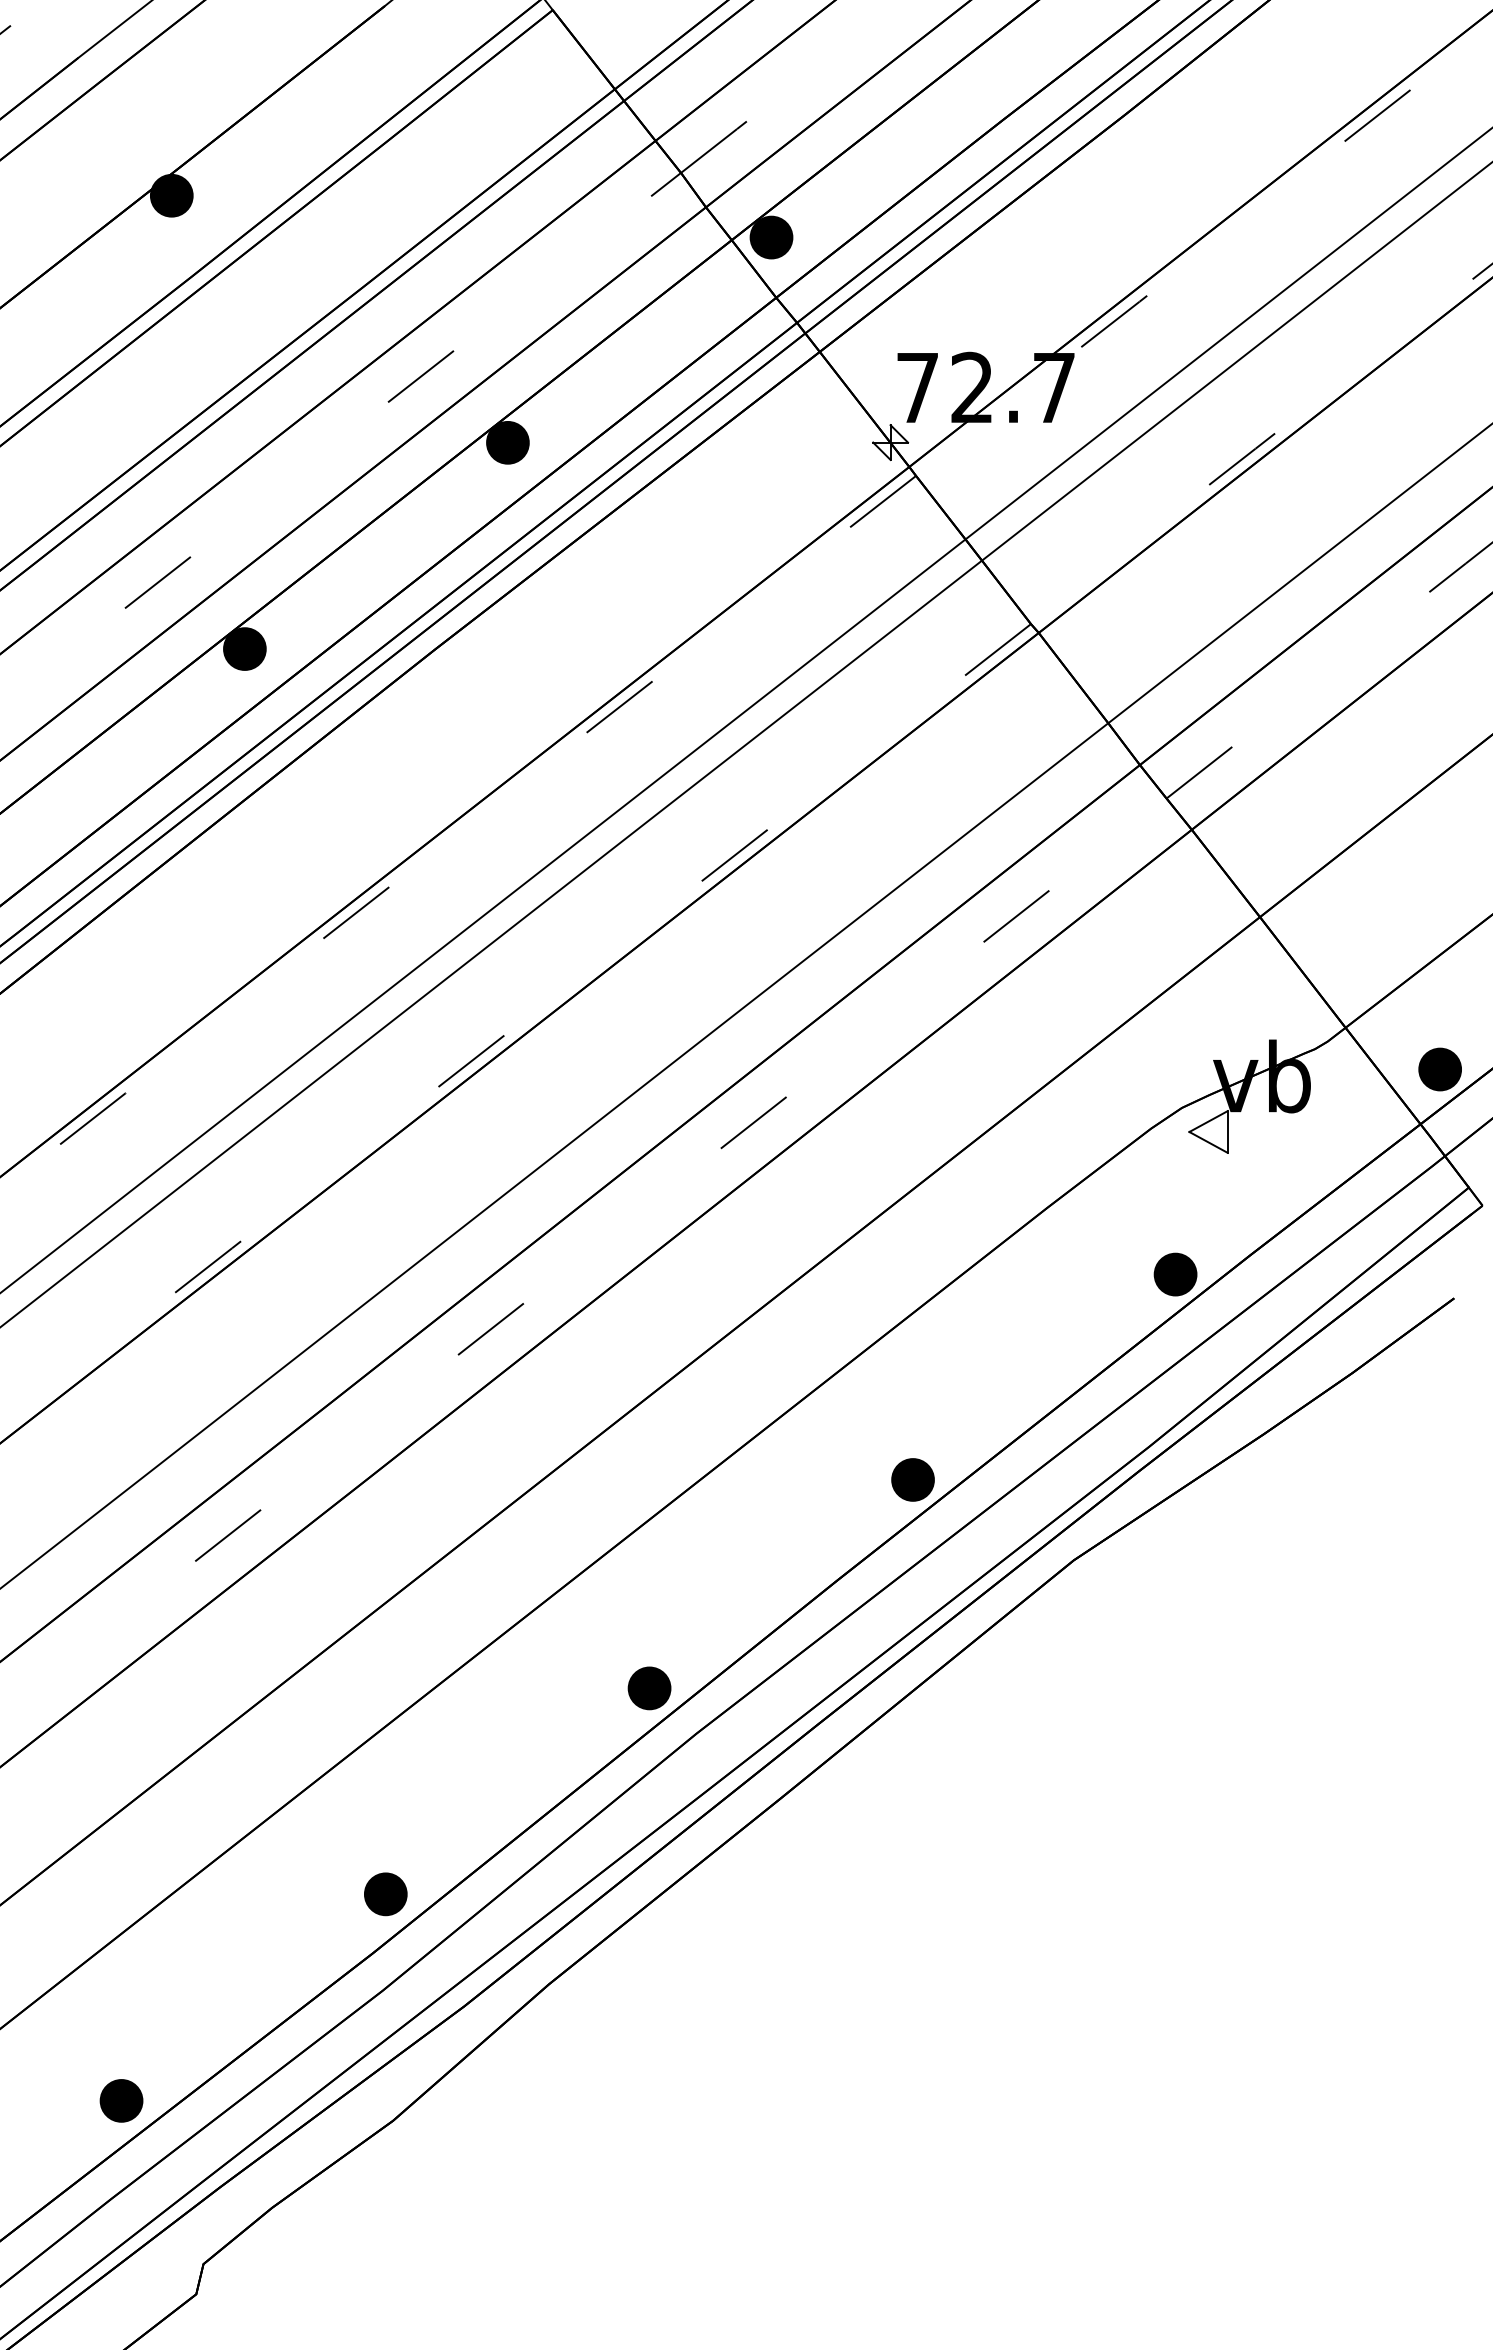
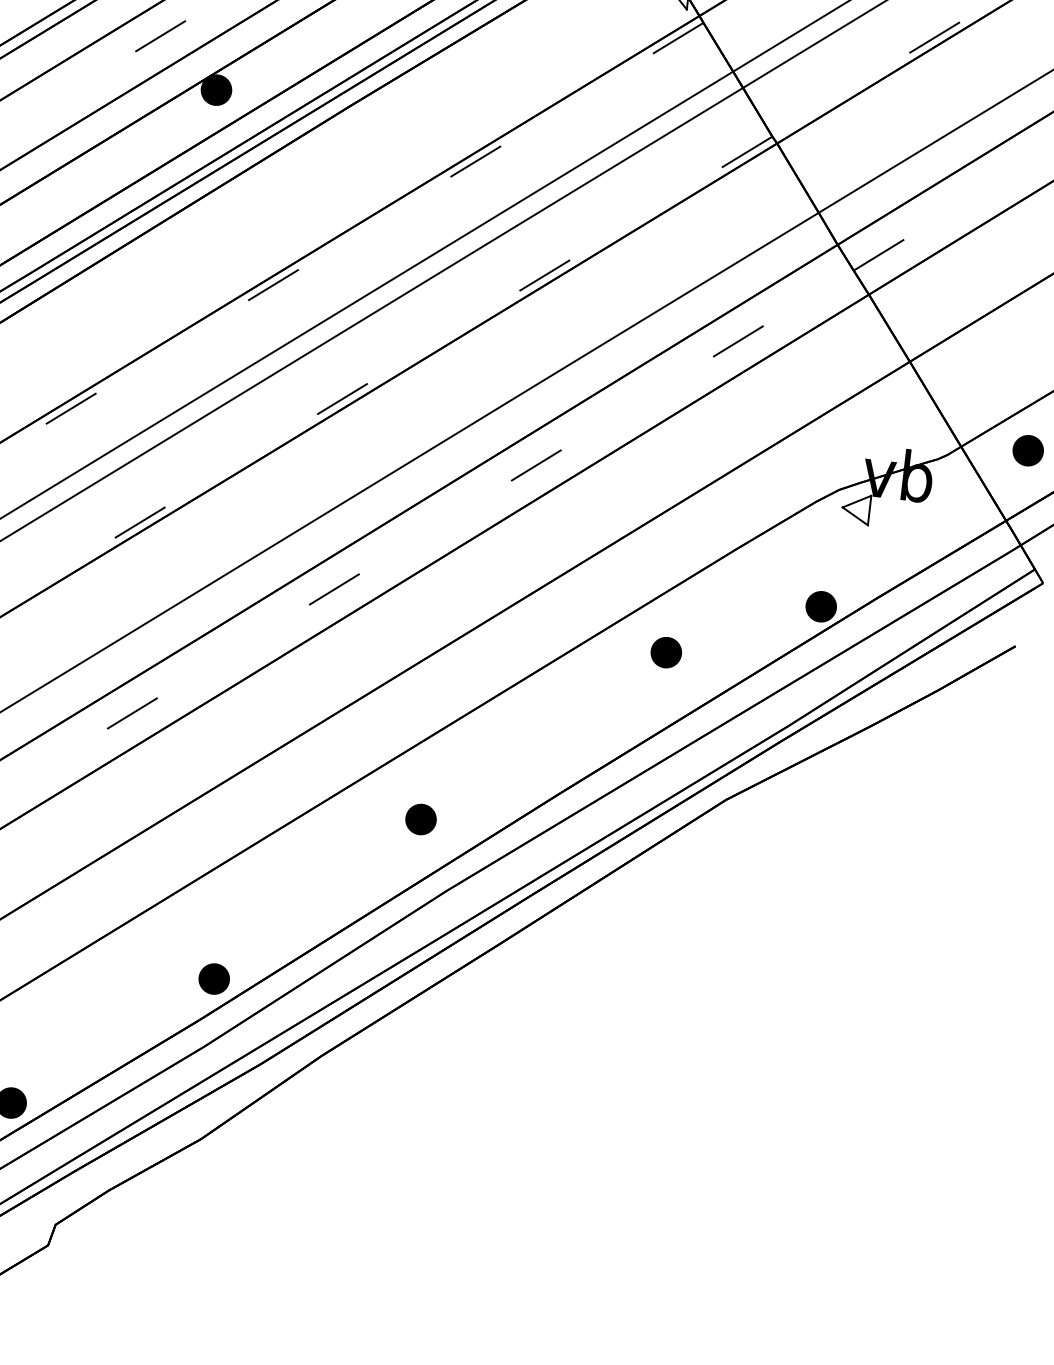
part: (1439, 1069) -> (1027, 450), moved
part: (912, 1479) -> (665, 652), moved
part: (649, 1688) -> (420, 819), moved

